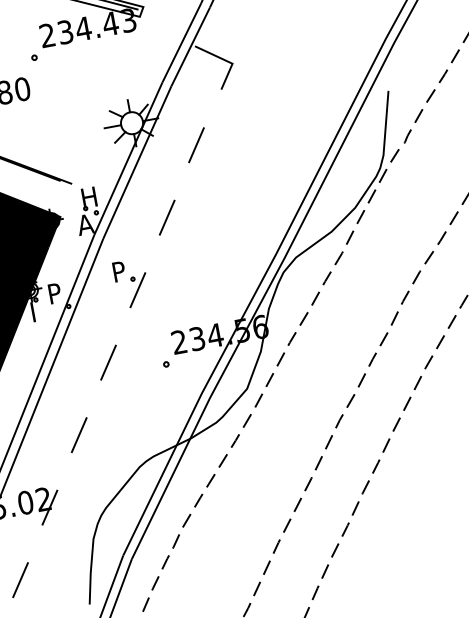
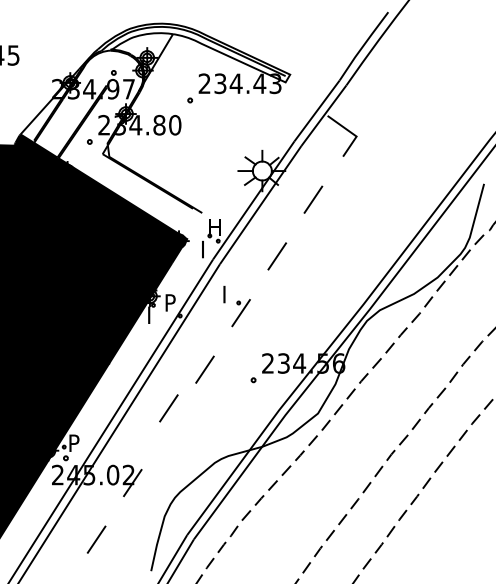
text: (84, 224) -> (206, 249), A -> I
text: (119, 266) -> (229, 290), P -> I
line: (78, 435) -> (168, 408), moved

